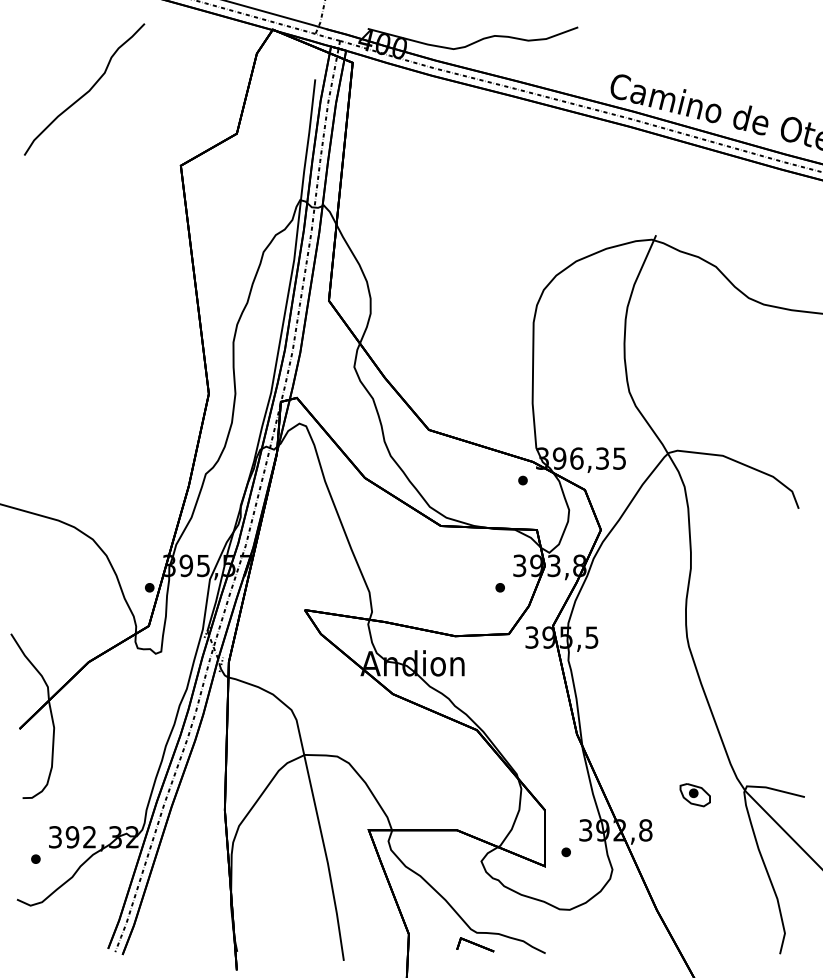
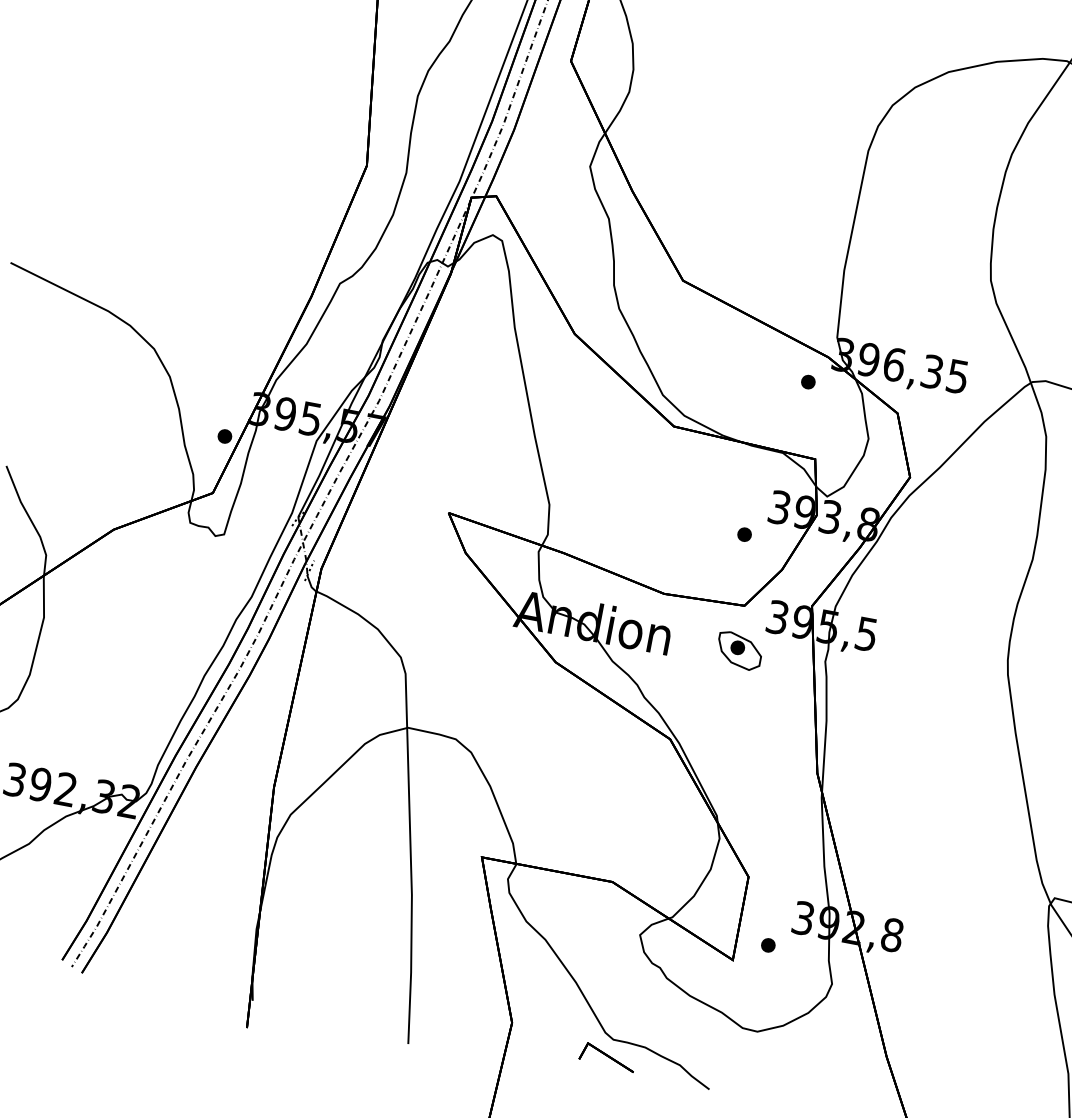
part: (694, 795) -> (738, 651), moved

